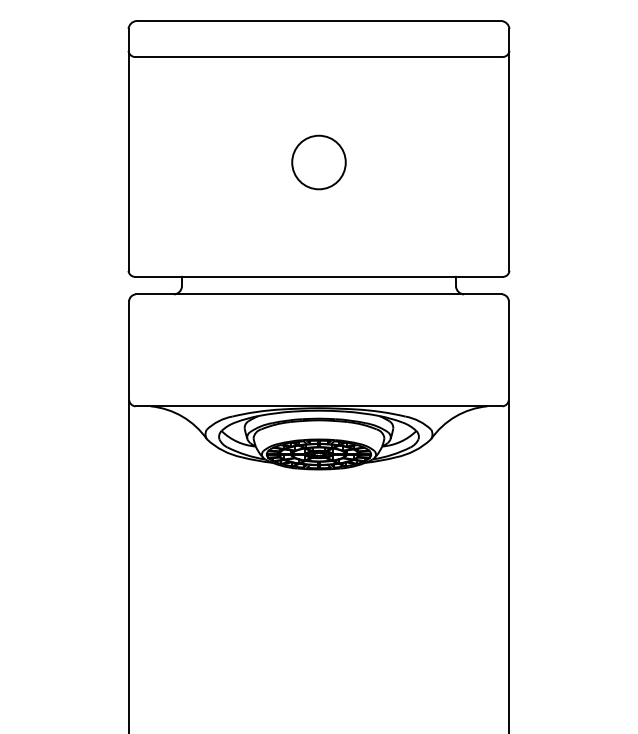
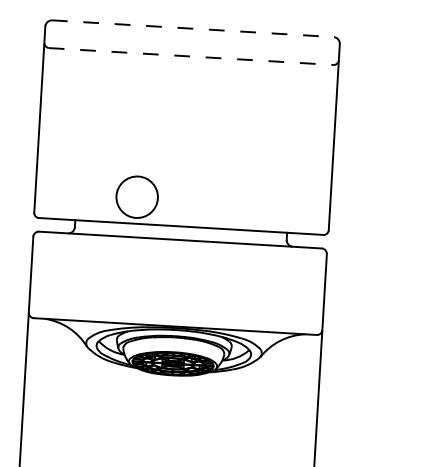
line: (319, 21) -> (193, 29), solid -> dashed
line: (319, 57) -> (191, 56), solid -> dashed
circle: (318, 162) -> (136, 197), moved

